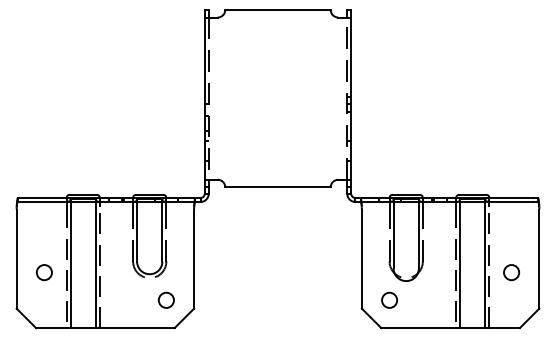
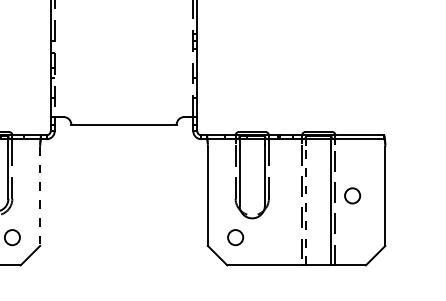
line: (194, 259) -> (40, 196), solid -> dashed
line: (460, 267) -> (306, 204), solid -> dashed
circle: (511, 272) -> (352, 195), moved

